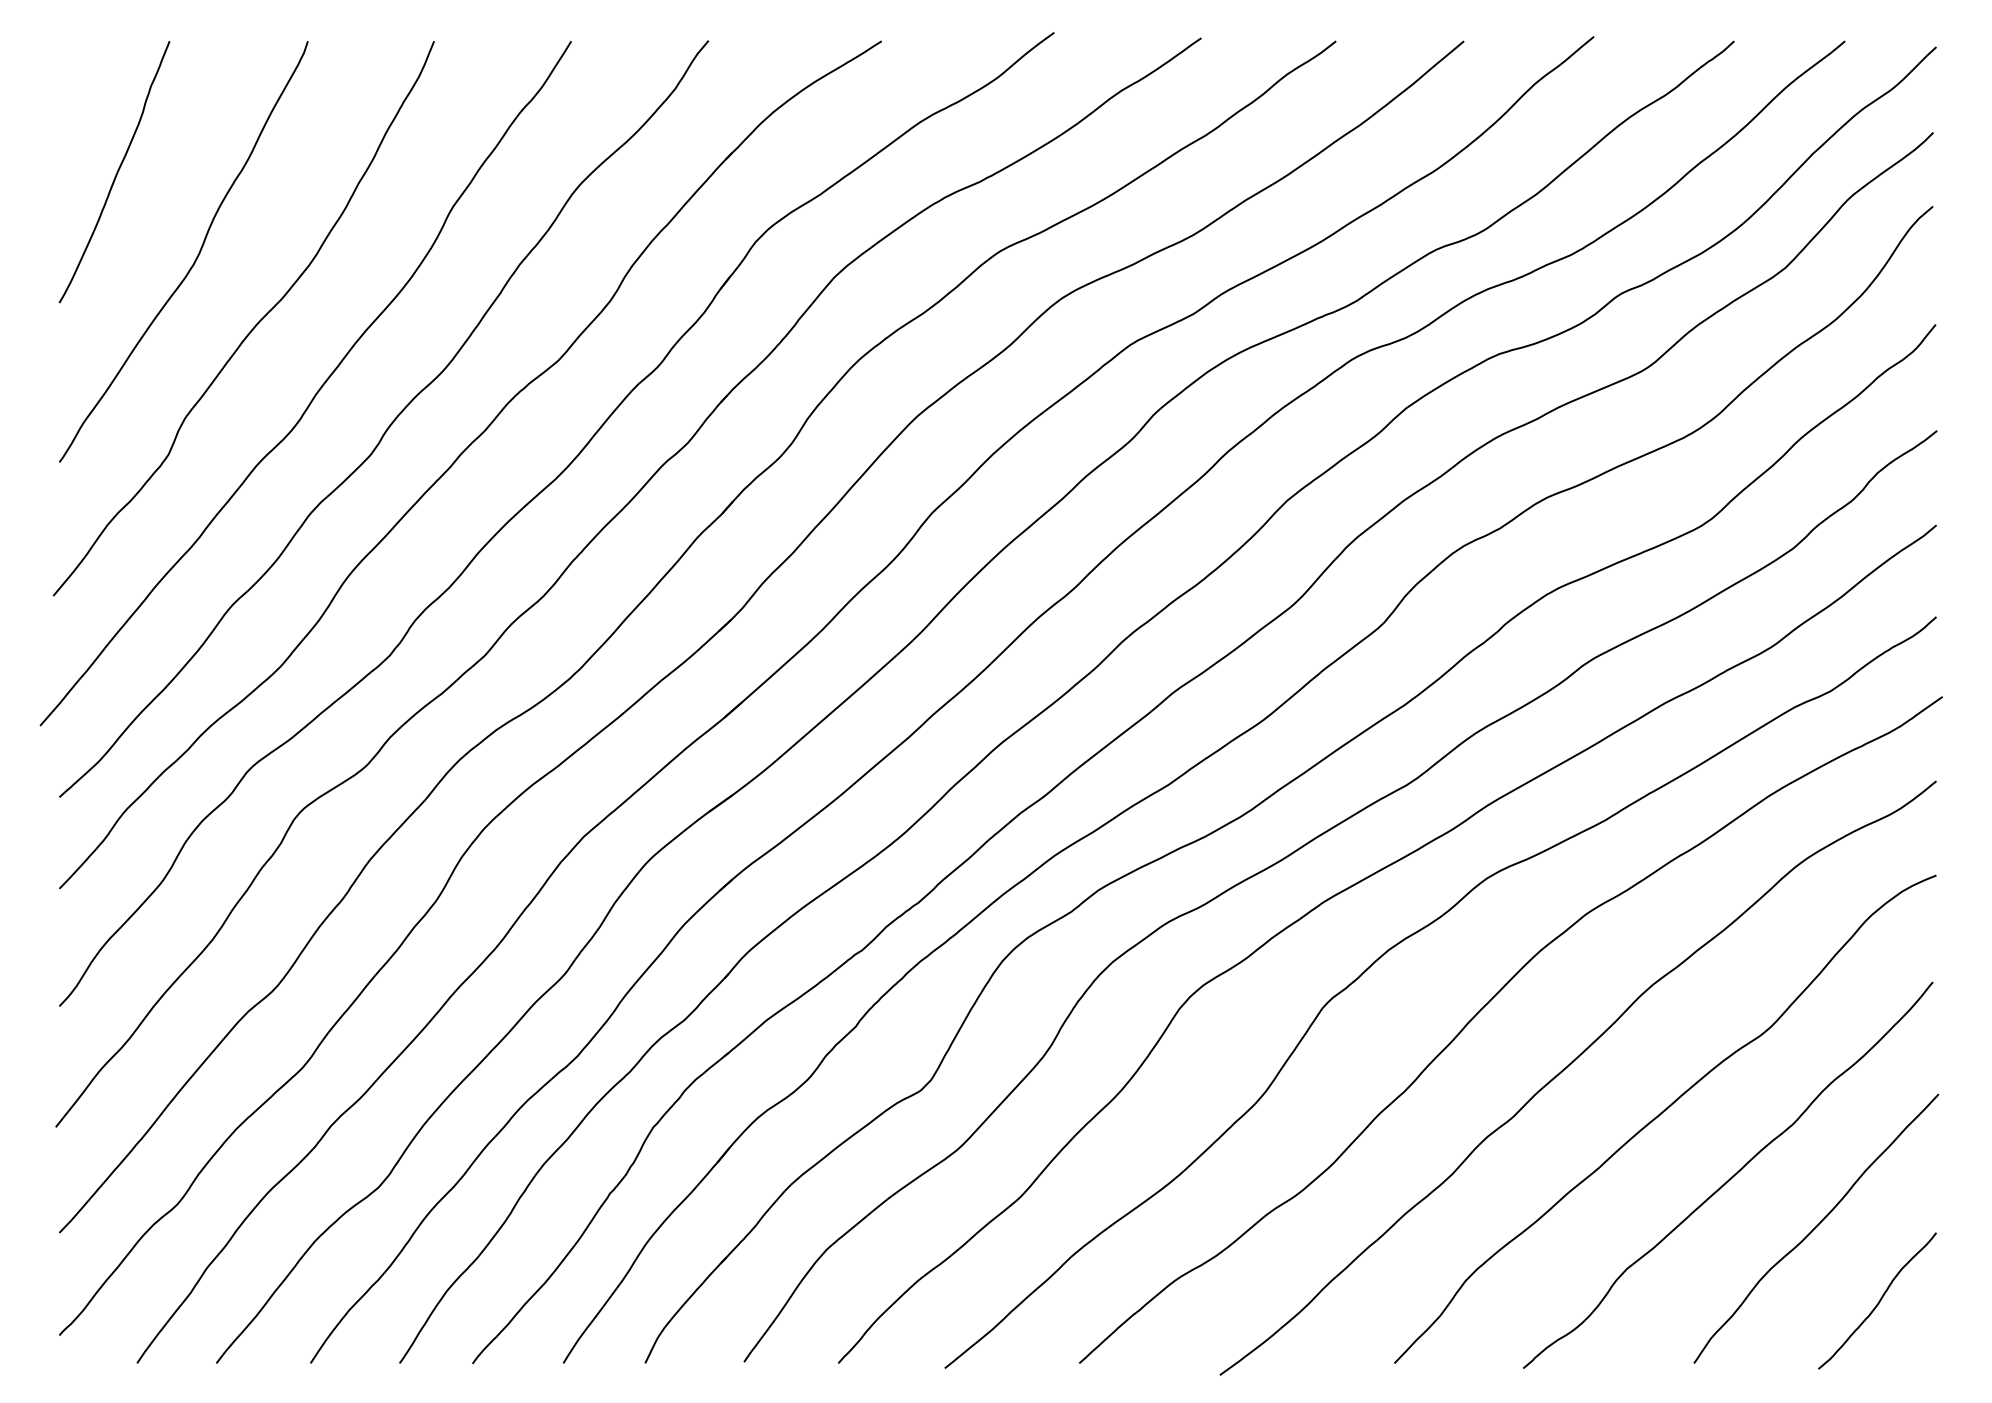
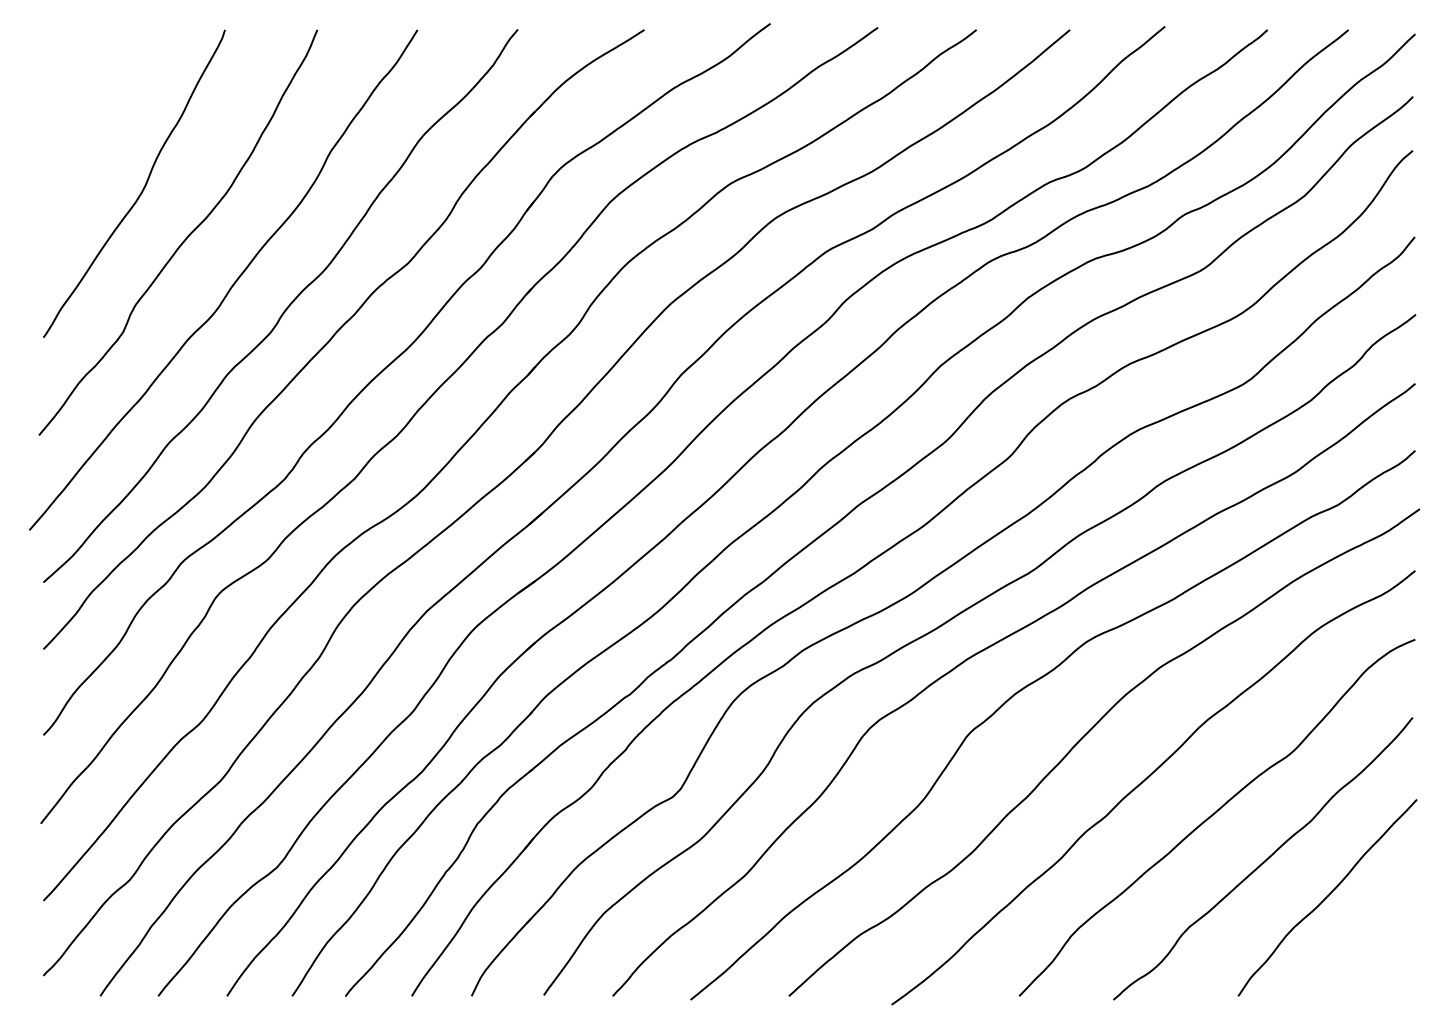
curve: (116, 172) -> (85, 125), removed
curve: (1878, 1301) -> (1373, 951), removed

